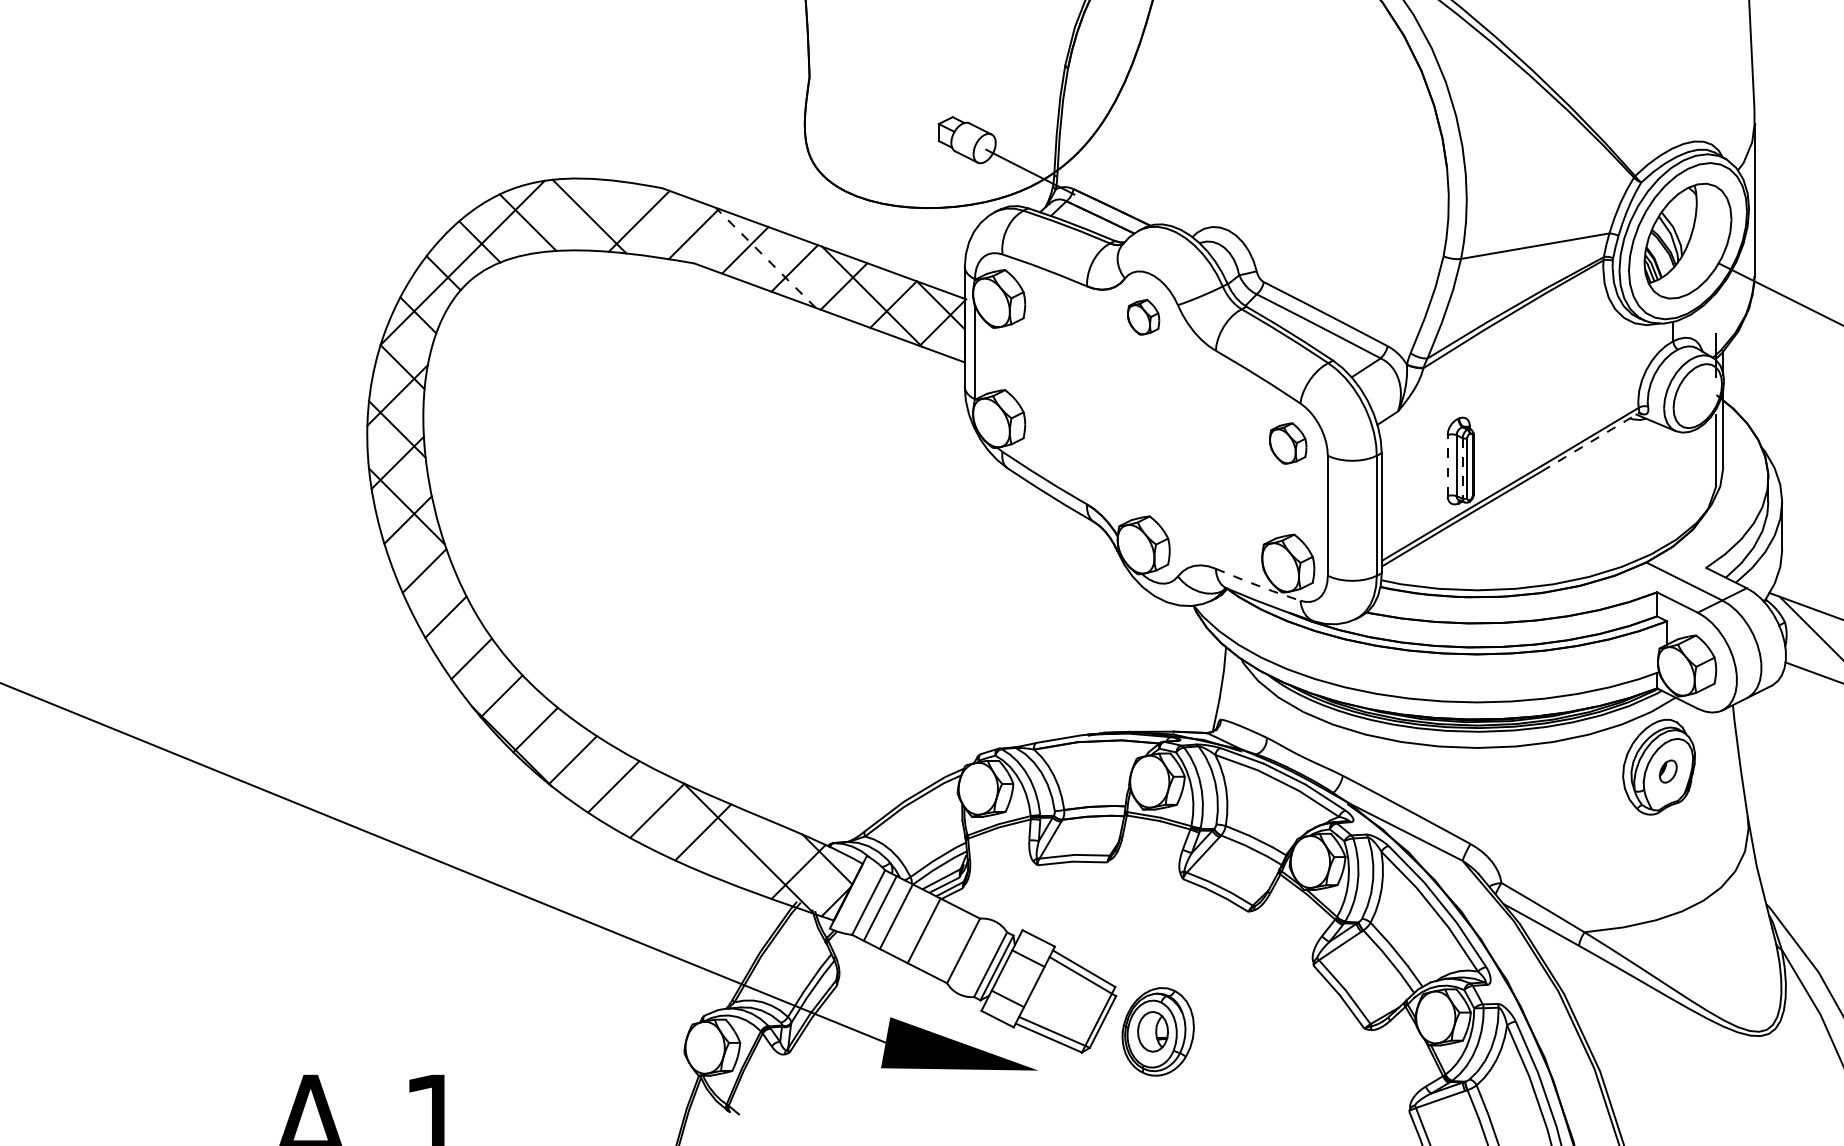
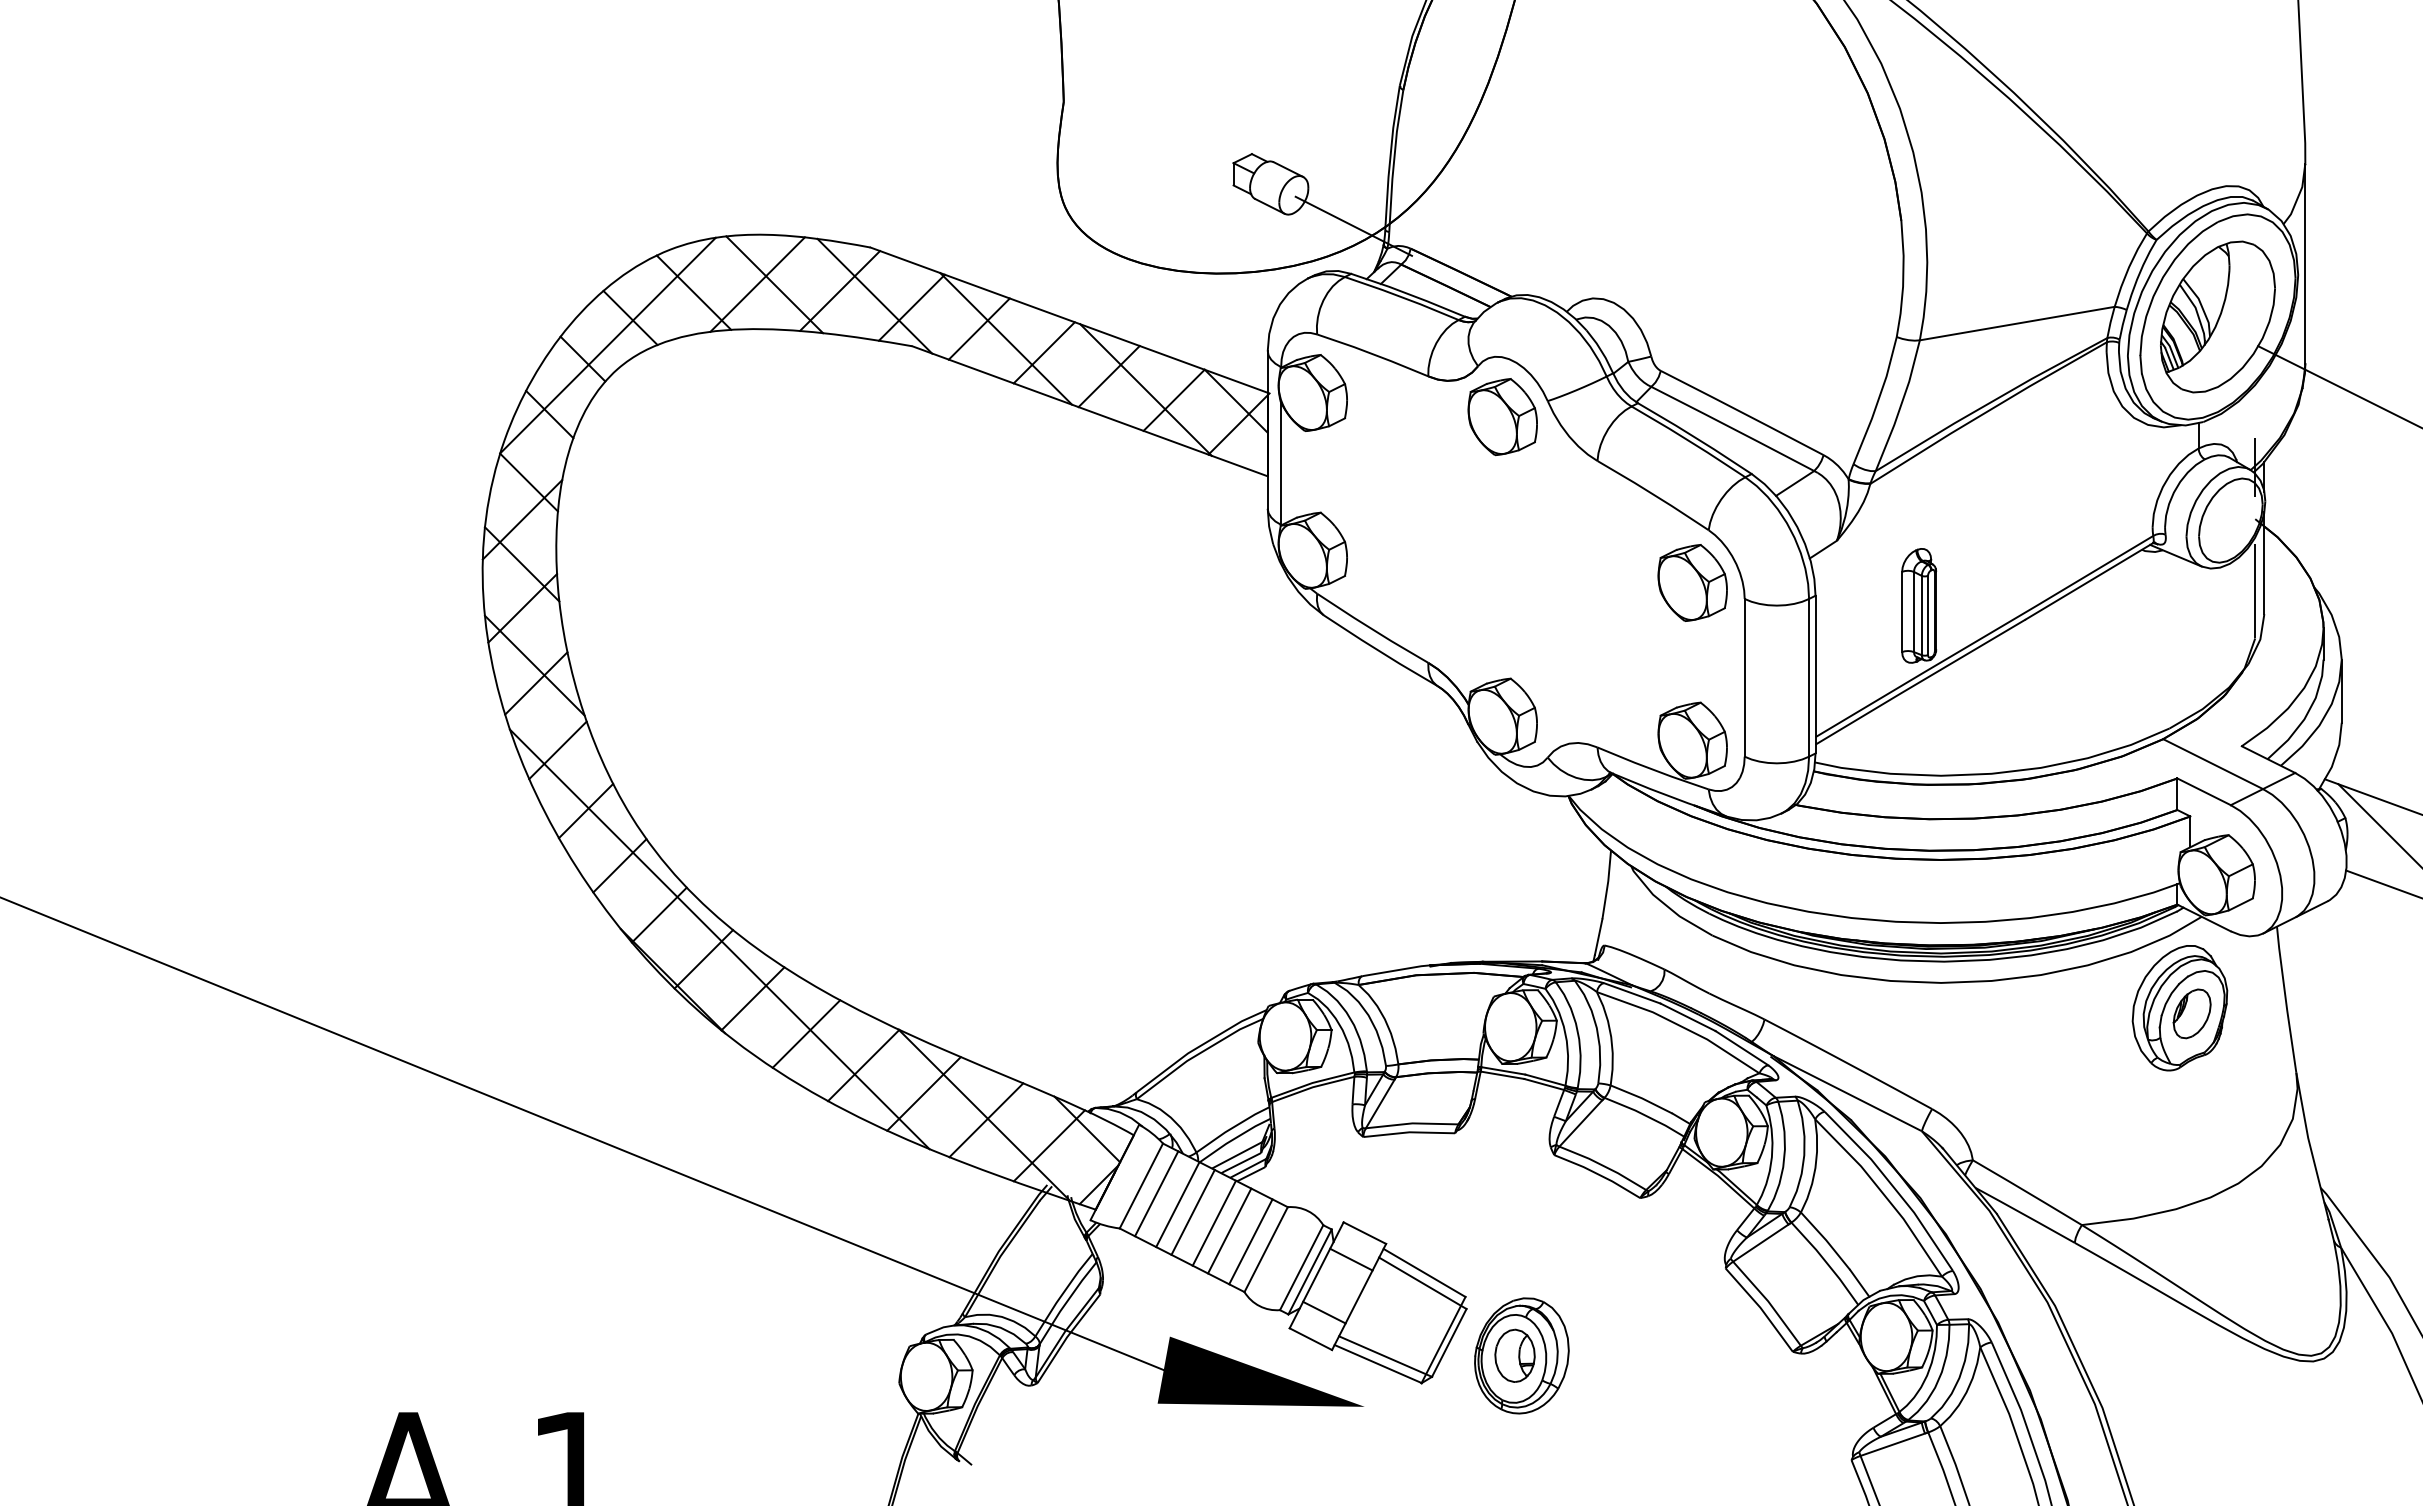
line: (576, 216) -> (757, 284), added
line: (665, 224) -> (874, 295), added
line: (765, 257) -> (1005, 338), dashed -> solid
part: (1143, 317) -> (1502, 417), size x1.67
line: (1590, 442) -> (2089, 581), dashed -> solid
part: (1288, 443) -> (1692, 582), size x1.43
line: (1447, 465) -> (1902, 611), dashed -> solid
line: (1462, 468) -> (1921, 615), dashed -> solid
line: (1258, 585) -> (1653, 769), dashed -> solid
line: (547, 714) -> (719, 939), added
part: (1667, 771) -> (2191, 1013), size x1.67
line: (750, 852) -> (986, 1120), added
line: (907, 921) -> (1192, 1211), added
line: (935, 936) -> (1229, 1230), added
line: (951, 944) -> (1250, 1241), added

